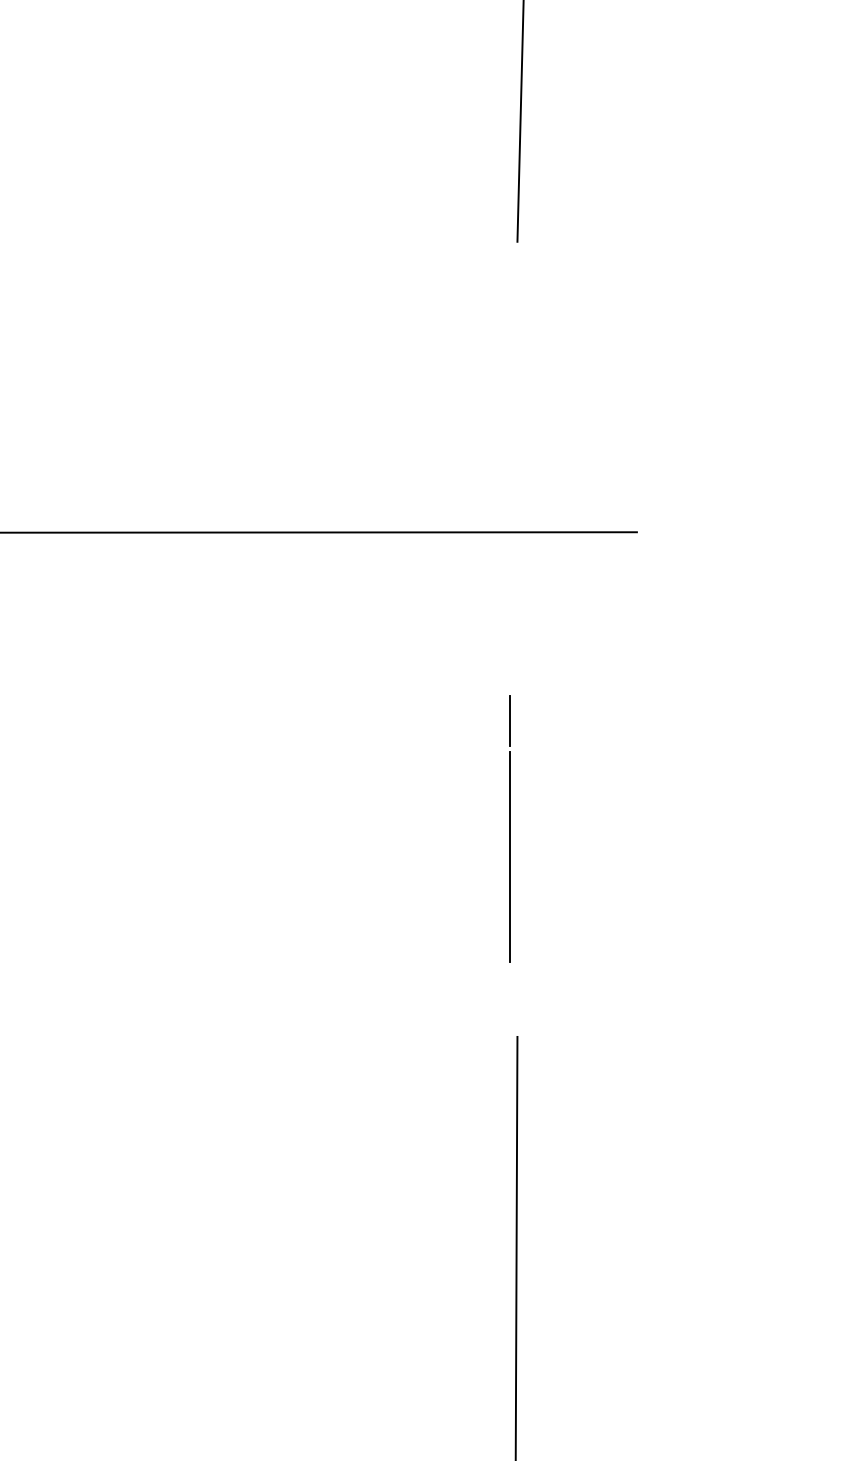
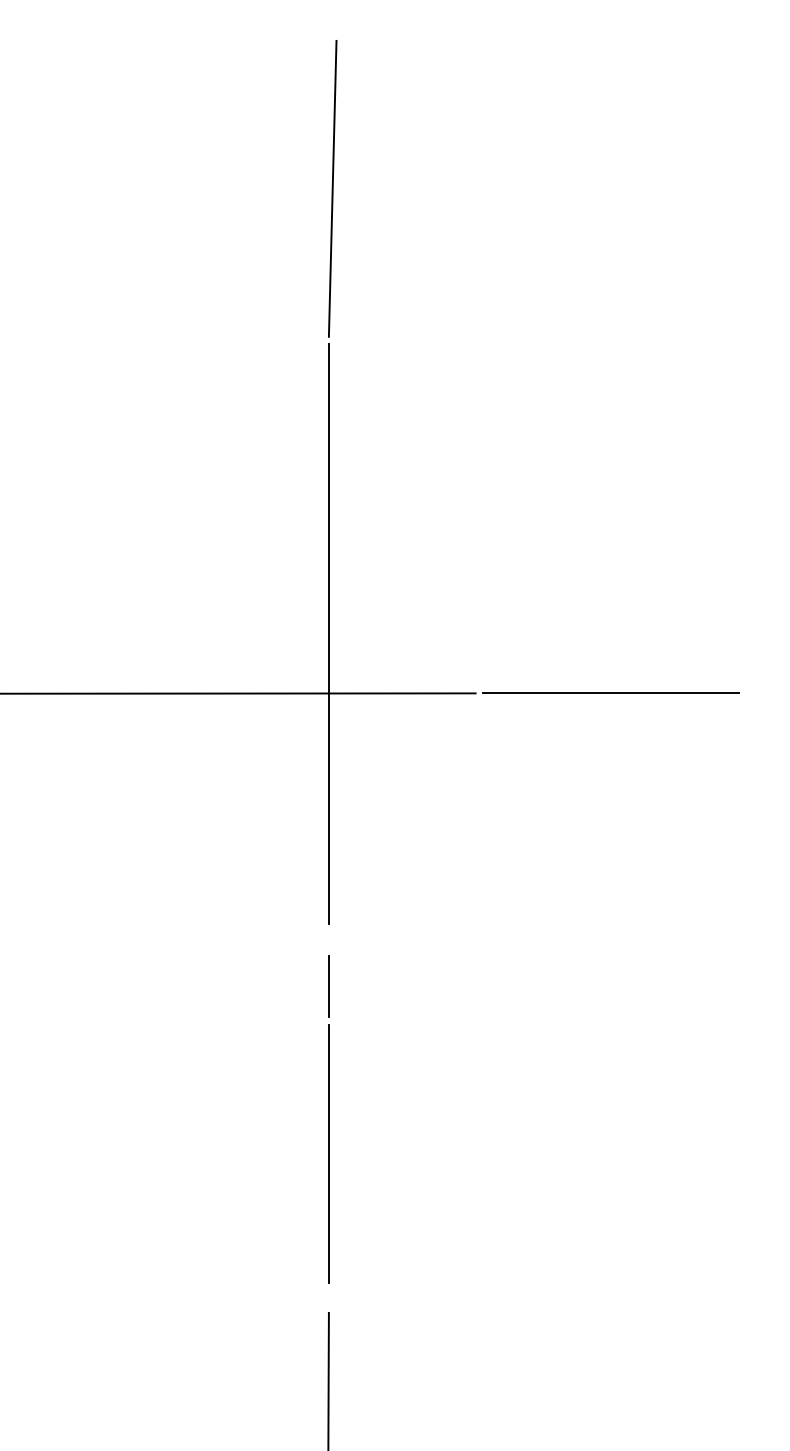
line: (517, 483) -> (328, 633), added
line: (747, 532) -> (611, 693), added
line: (509, 828) -> (327, 1118), moved

